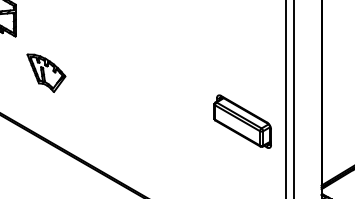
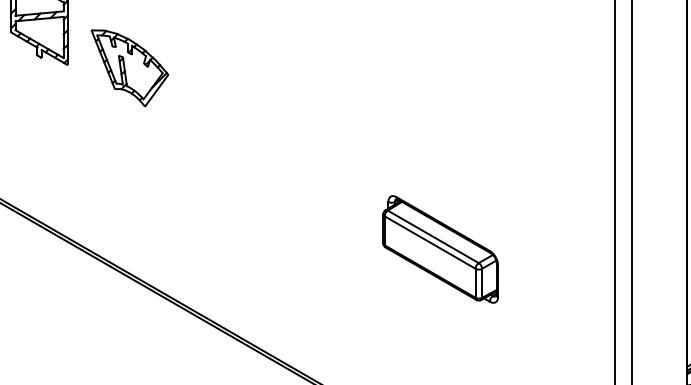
part: (46, 72) -> (130, 66), moved
part: (242, 121) -> (440, 249), moved

